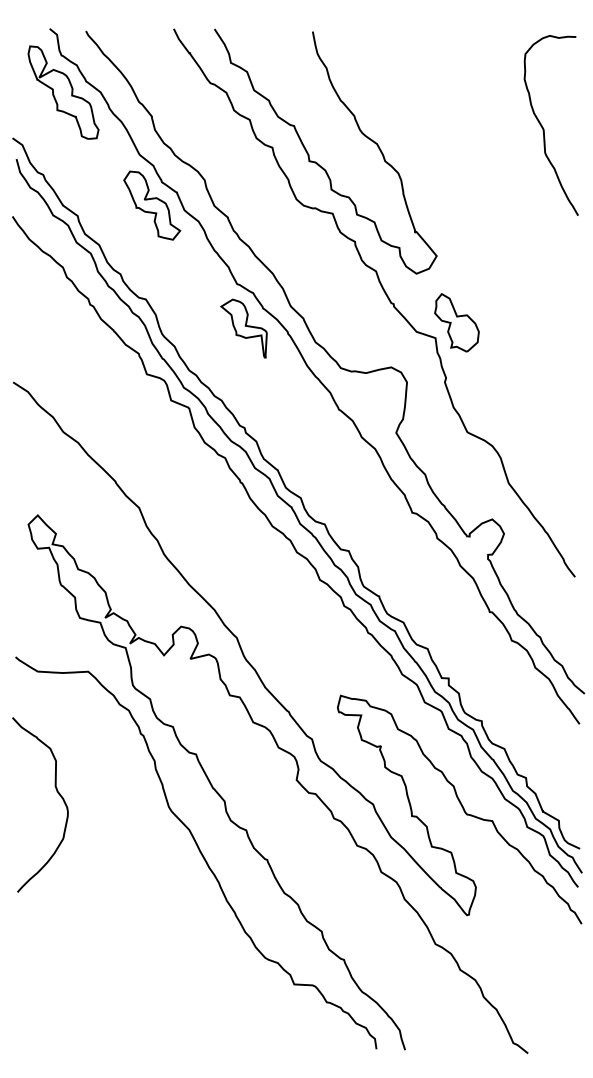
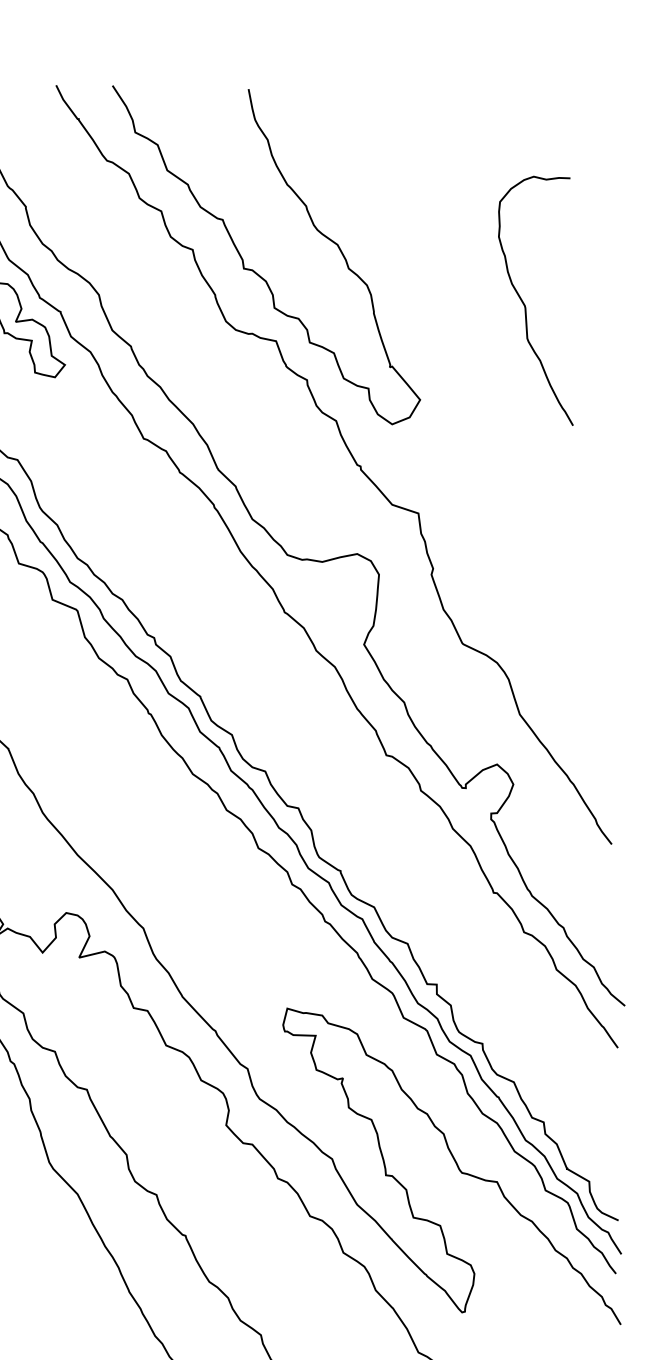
curve: (544, 128) -> (526, 304), moved
part: (456, 322) -> (447, 491), removed
part: (243, 328) -> (152, 500), removed

